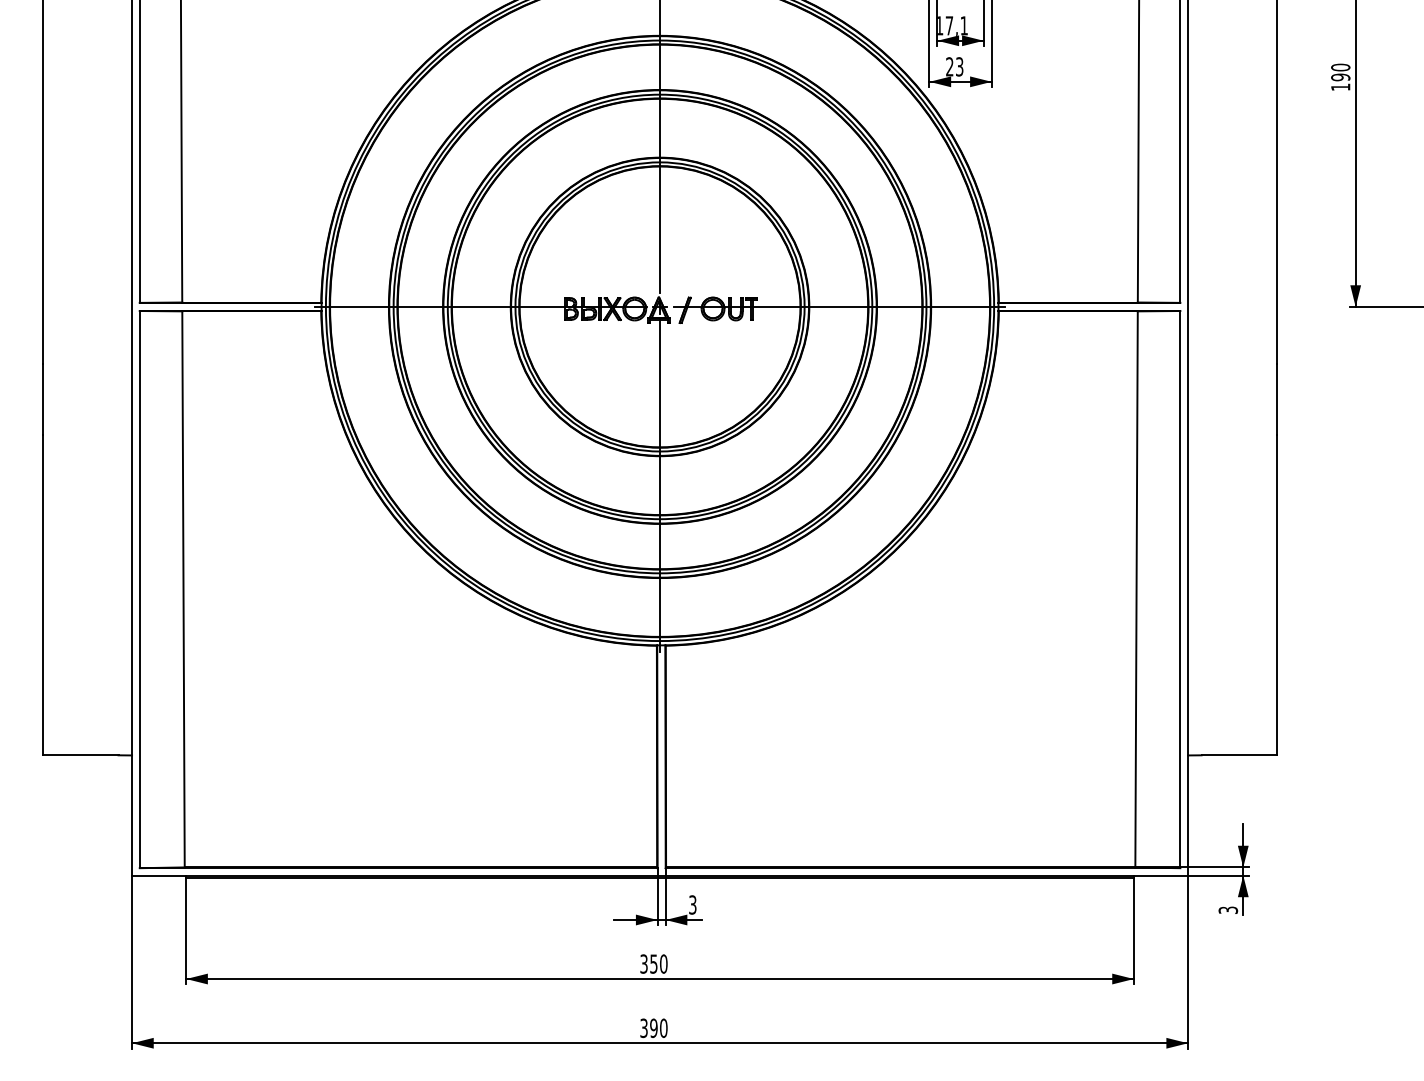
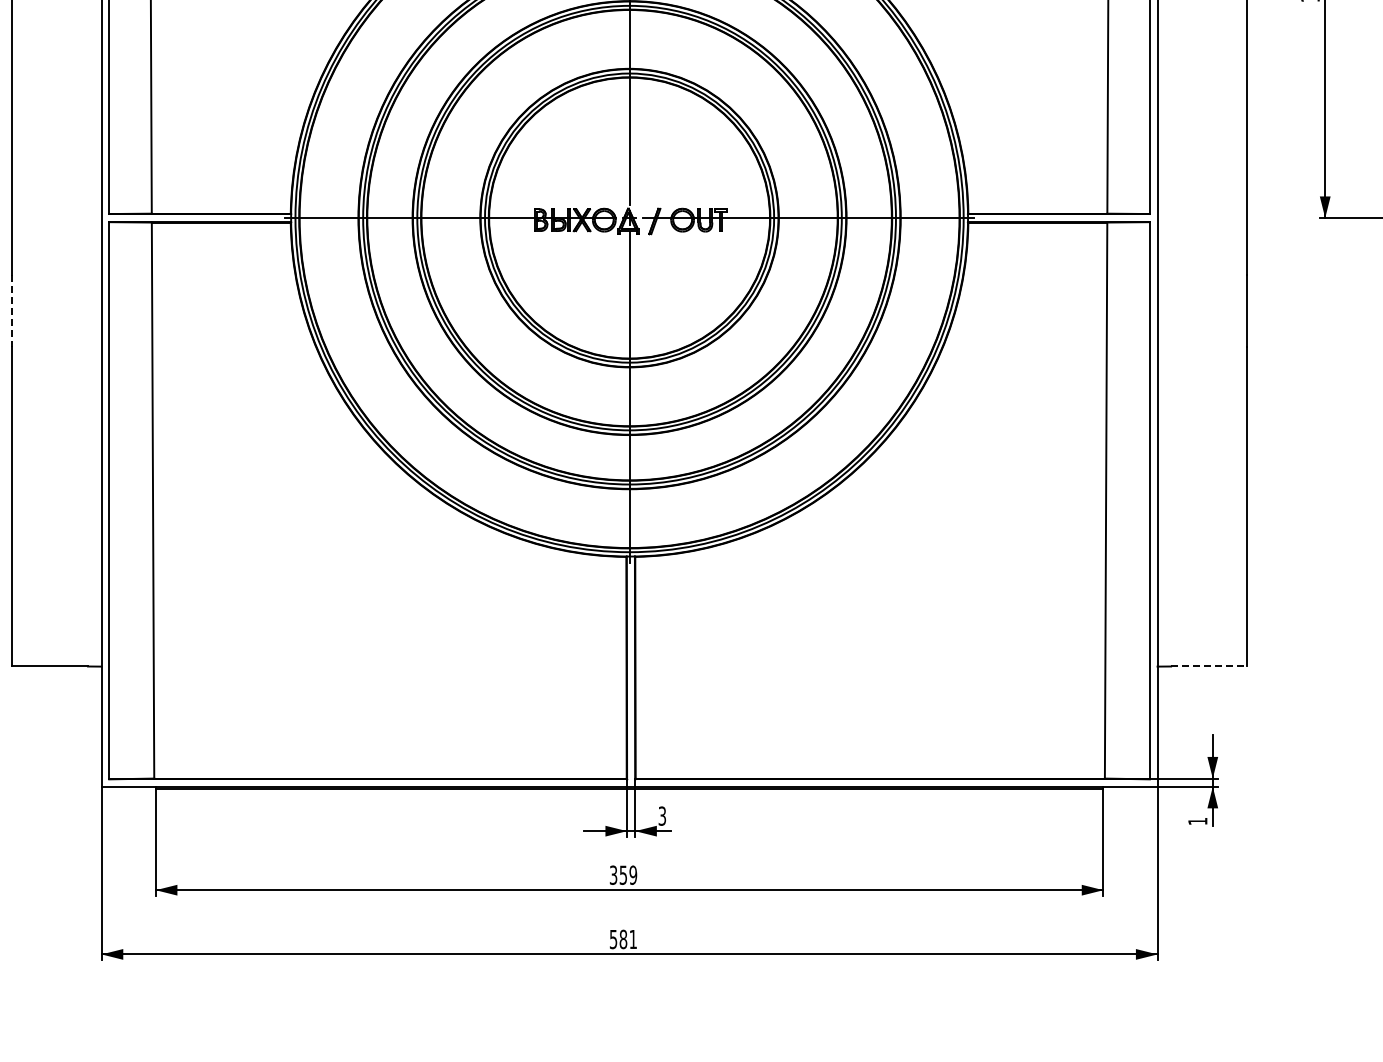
line: (42, 399) -> (12, 310), solid -> dashed
line: (1239, 755) -> (1209, 666), solid -> dashed
text: (1228, 909) -> (1198, 820), 3 -> 1
text: (663, 963) -> (633, 874), 350 -> 359
text: (653, 1027) -> (623, 938), 390 -> 581

